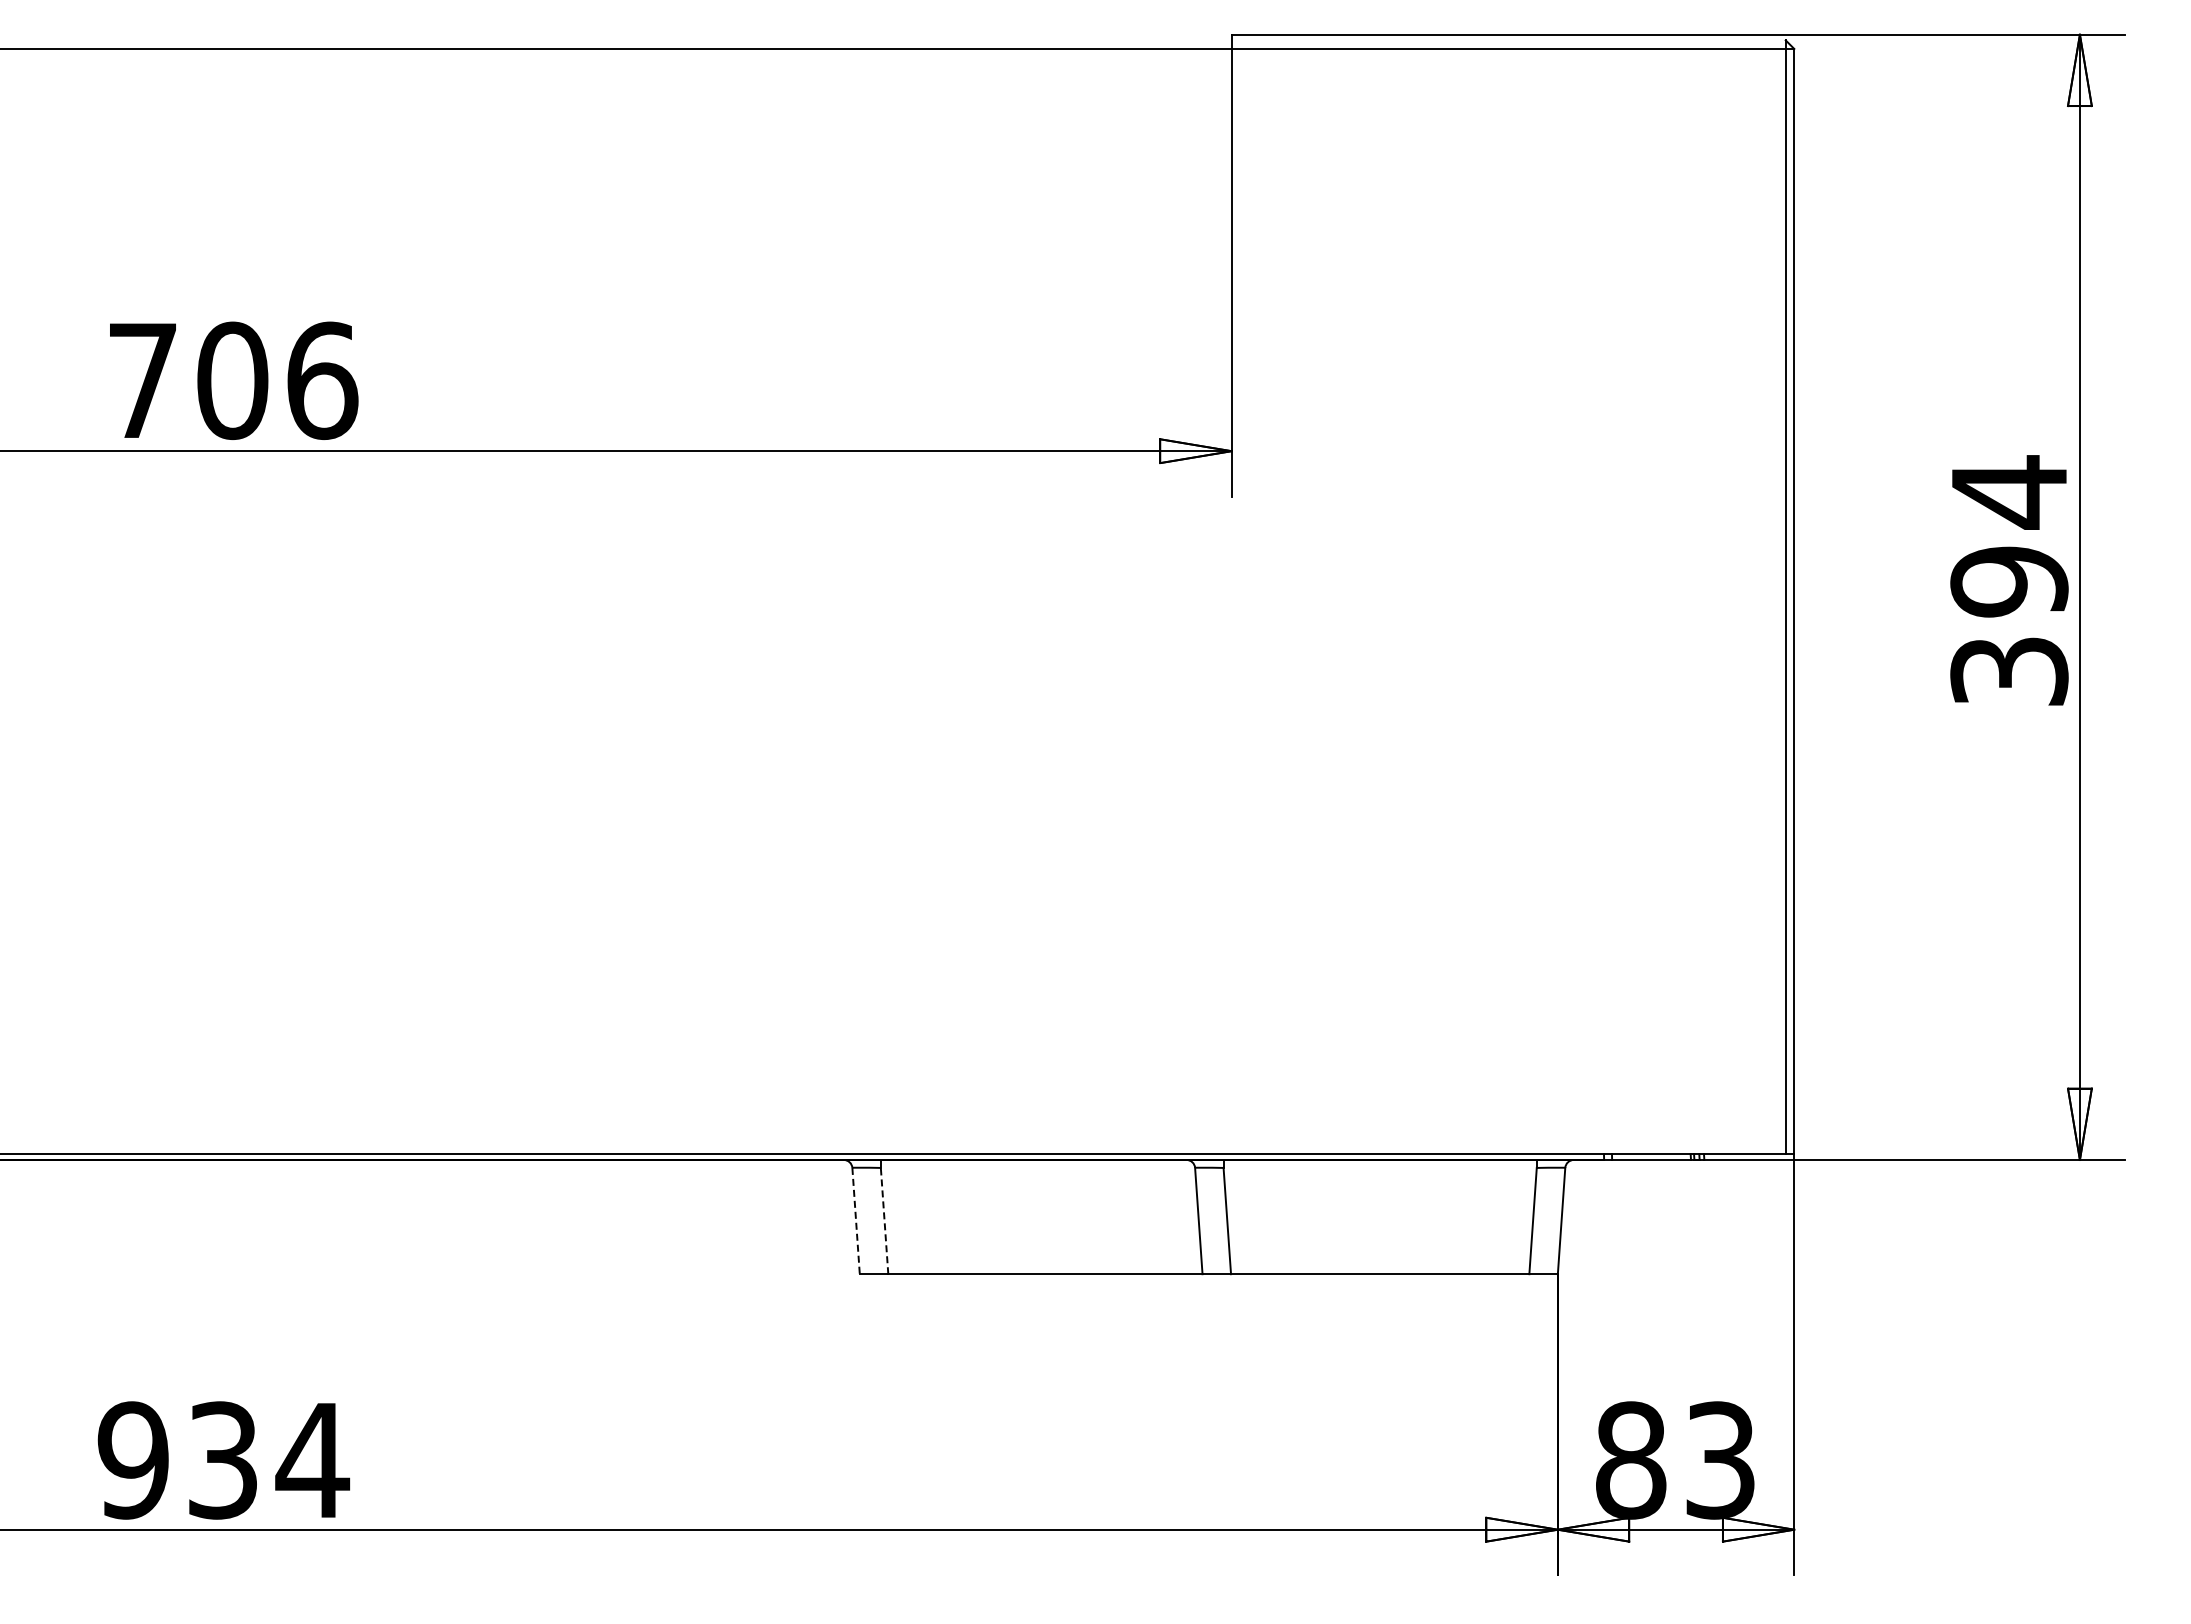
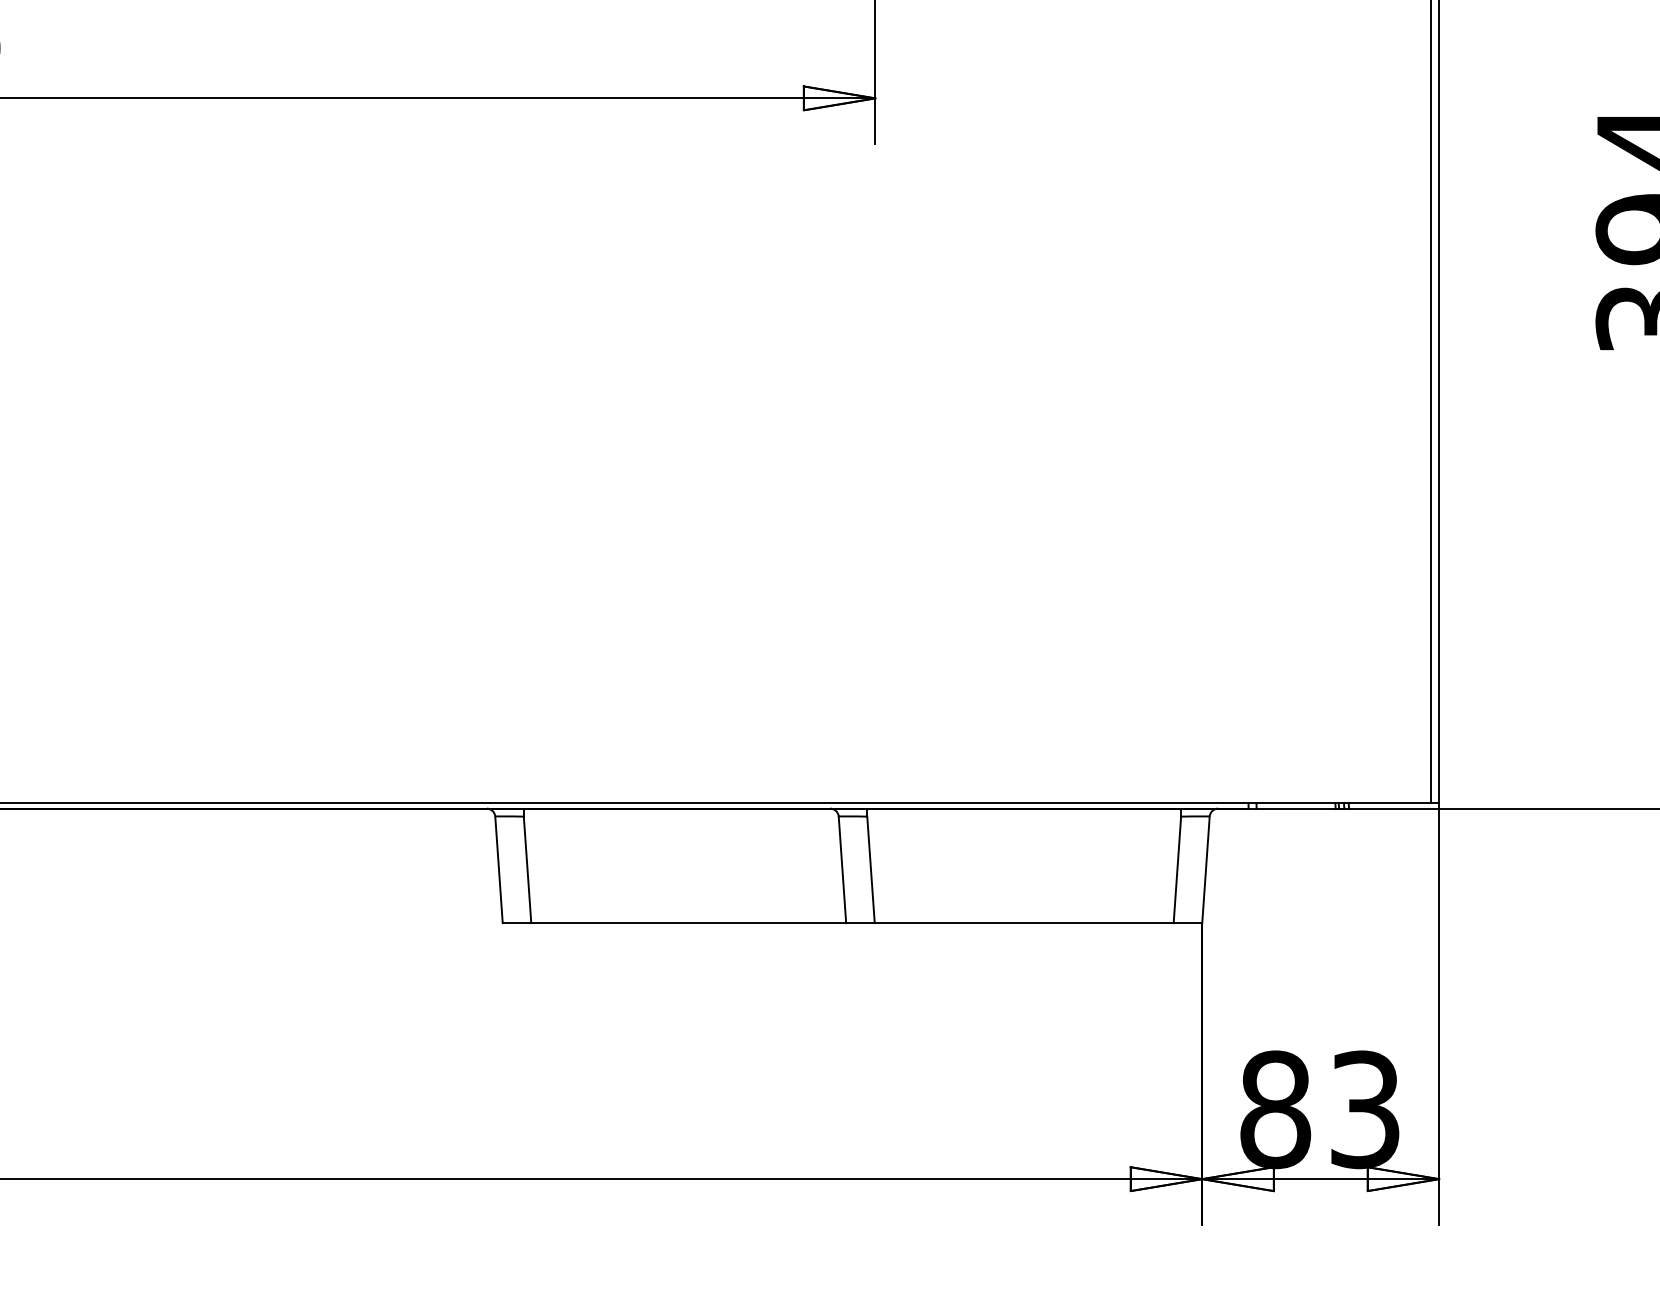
line: (884, 1220) -> (527, 869), dashed -> solid
line: (856, 1221) -> (499, 870), dashed -> solid

